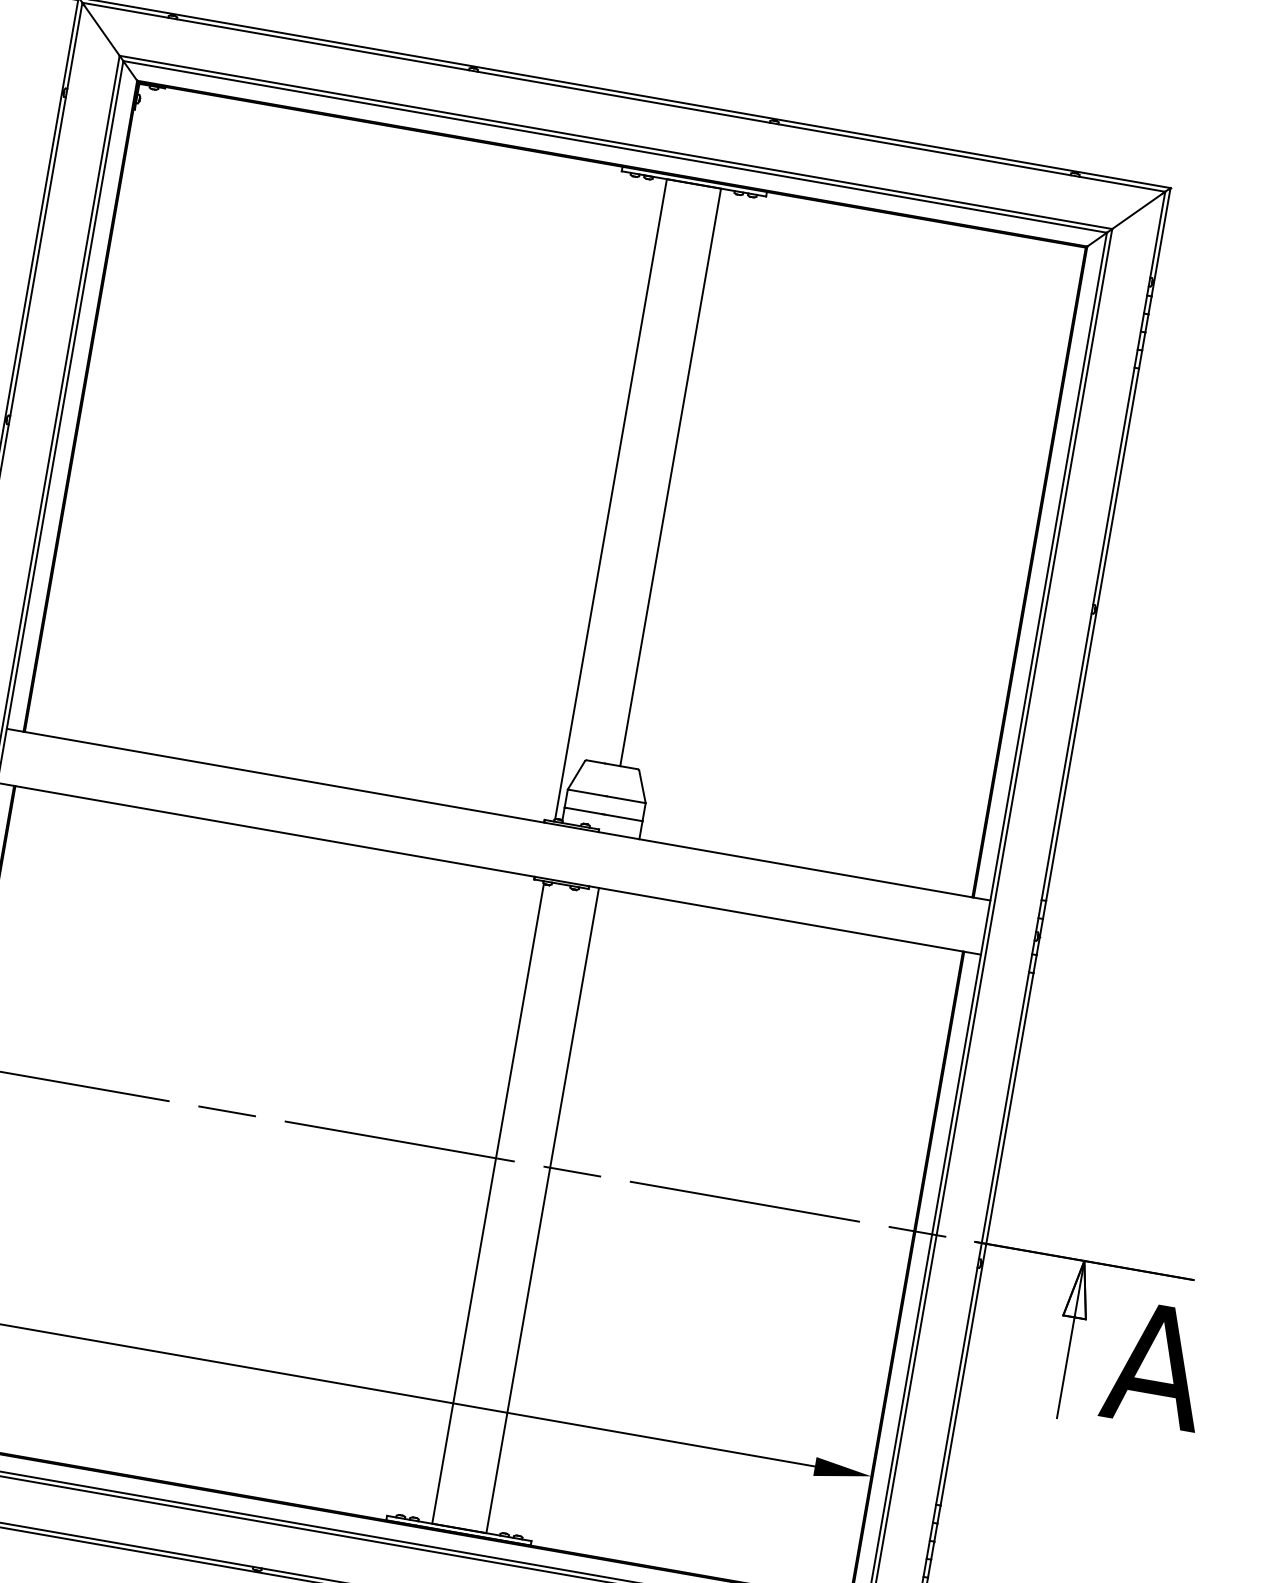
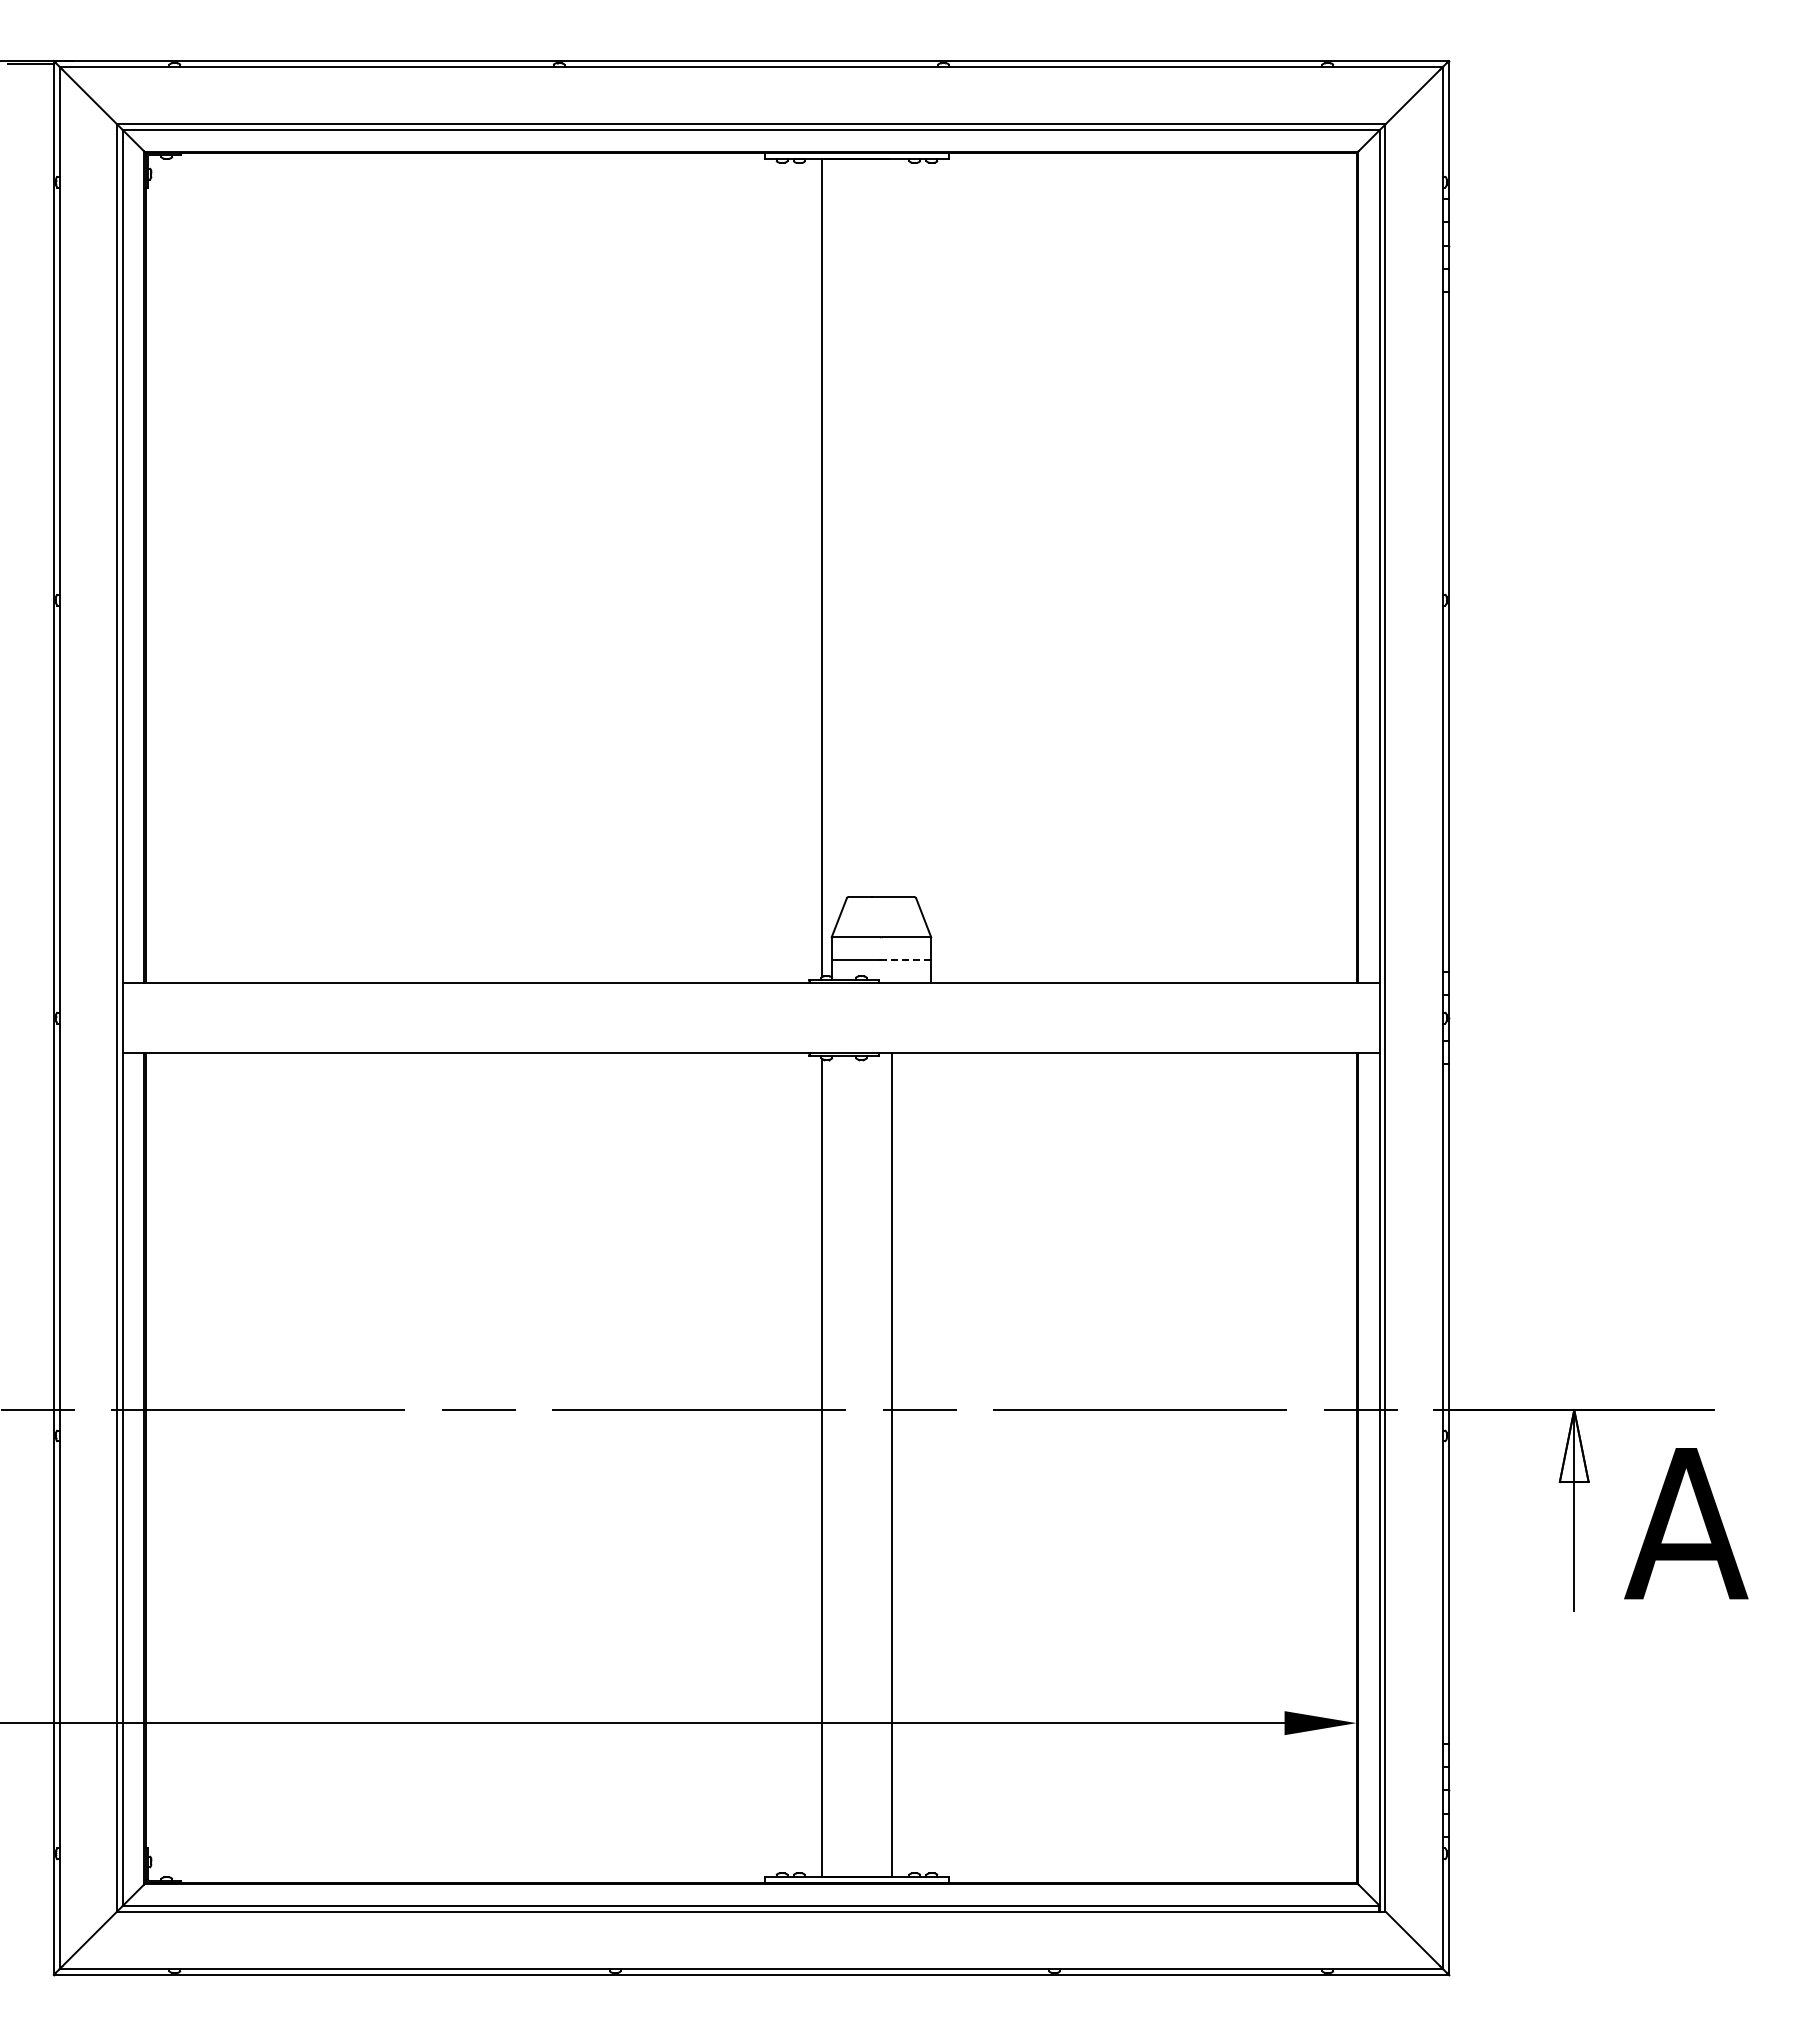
line: (670, 477) -> (891, 527), removed
line: (623, 817) -> (906, 960), solid -> dashed

